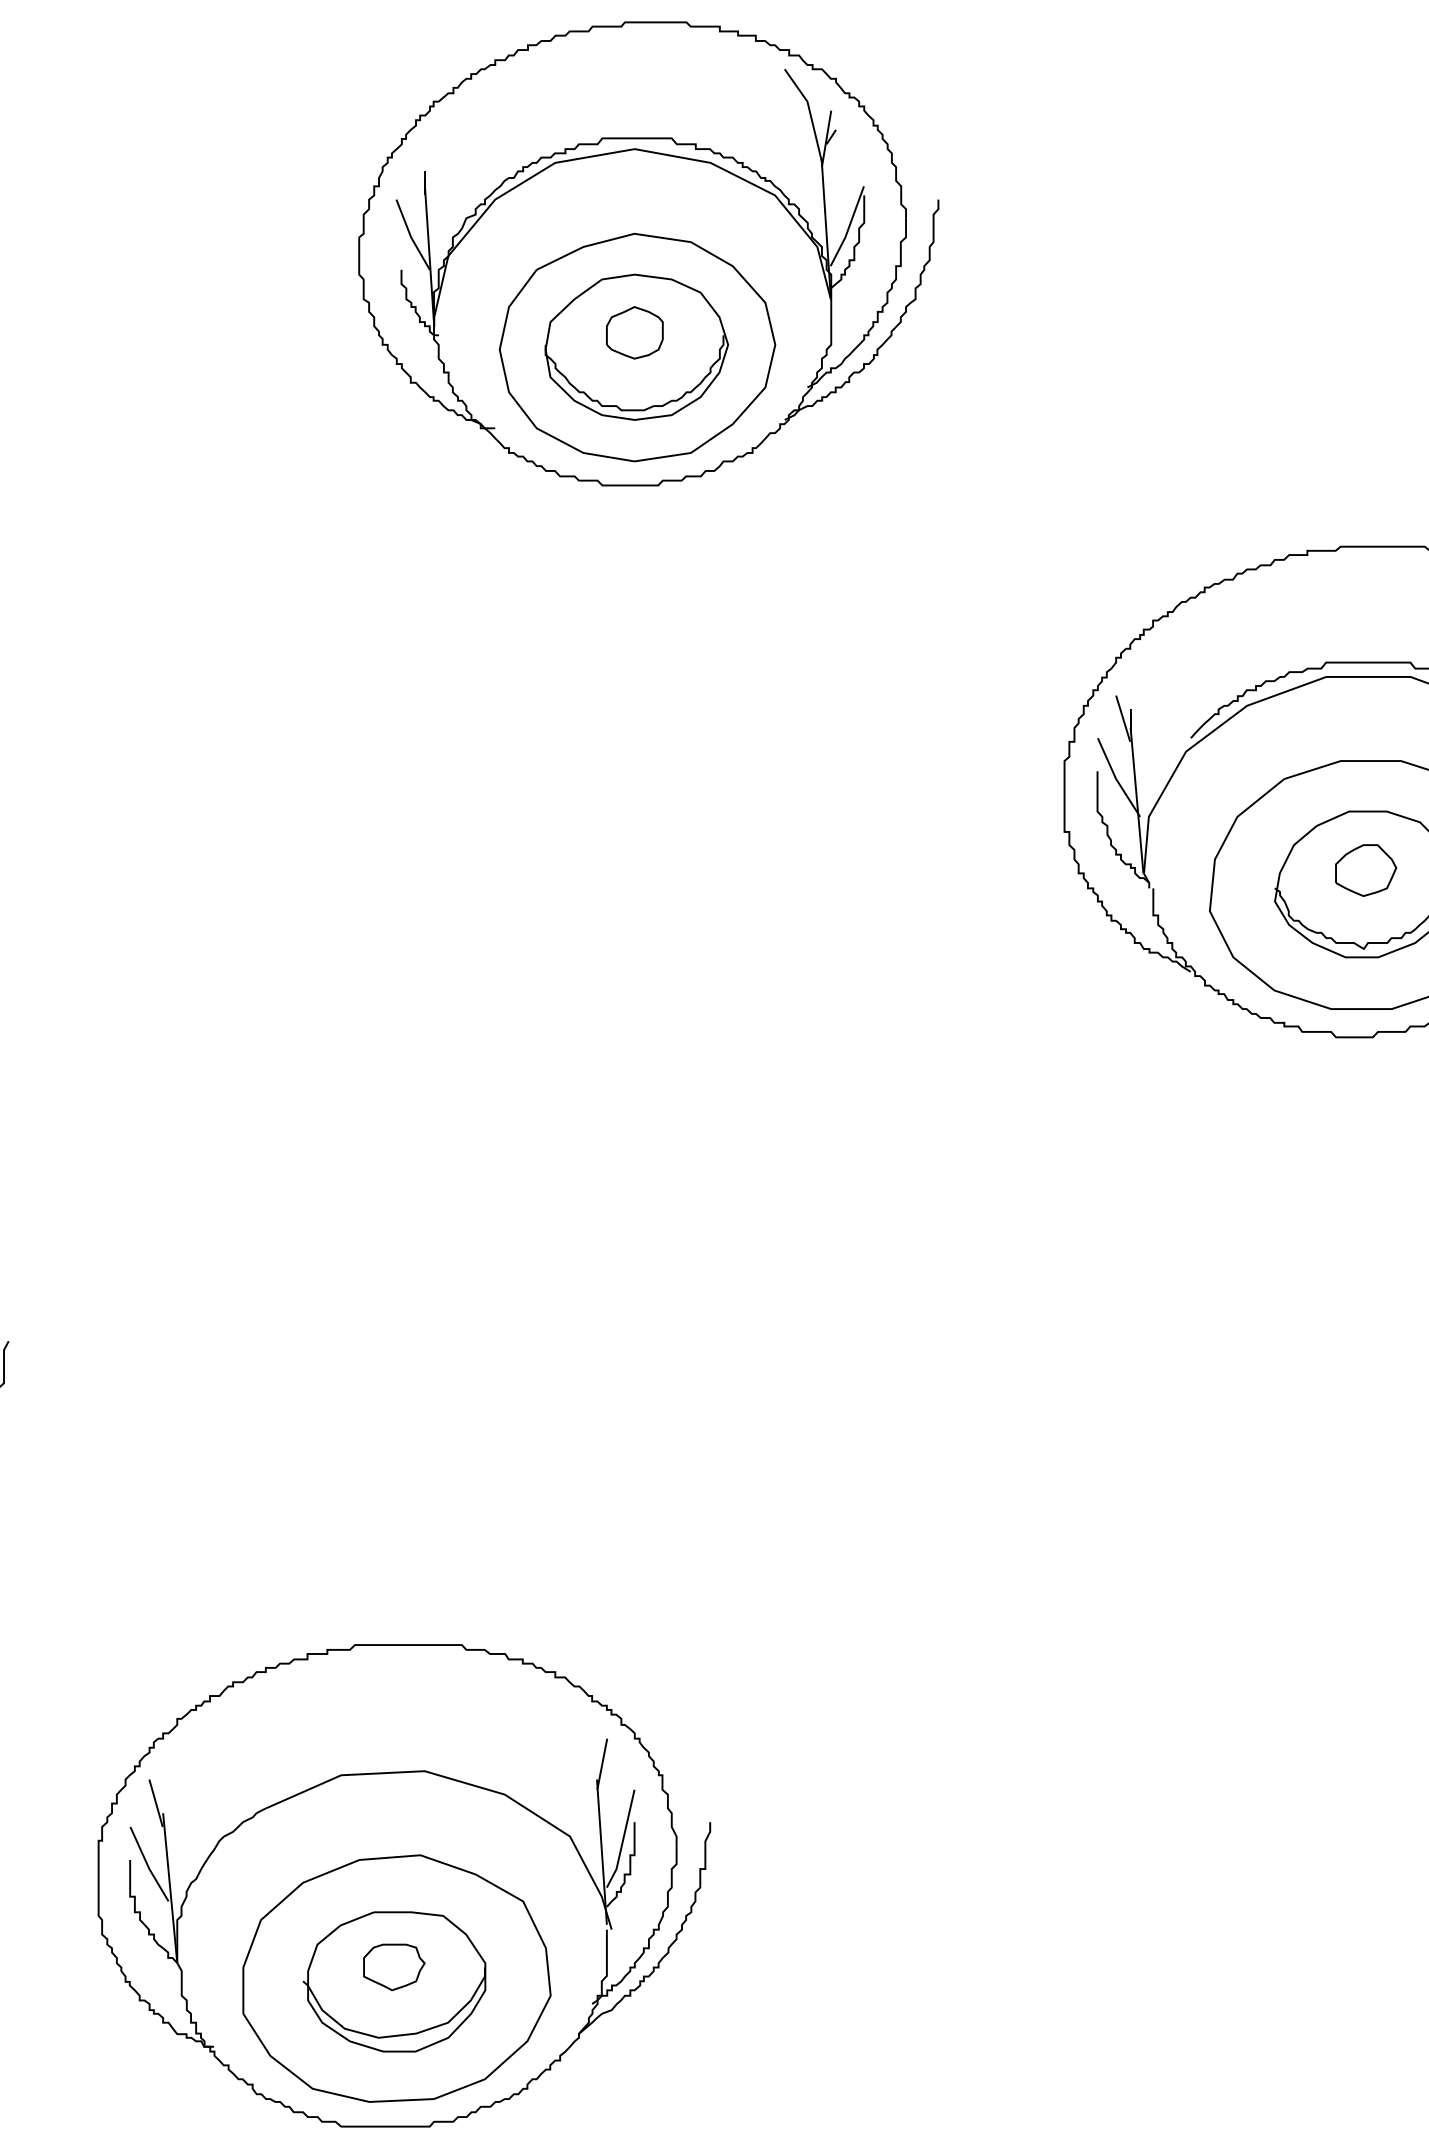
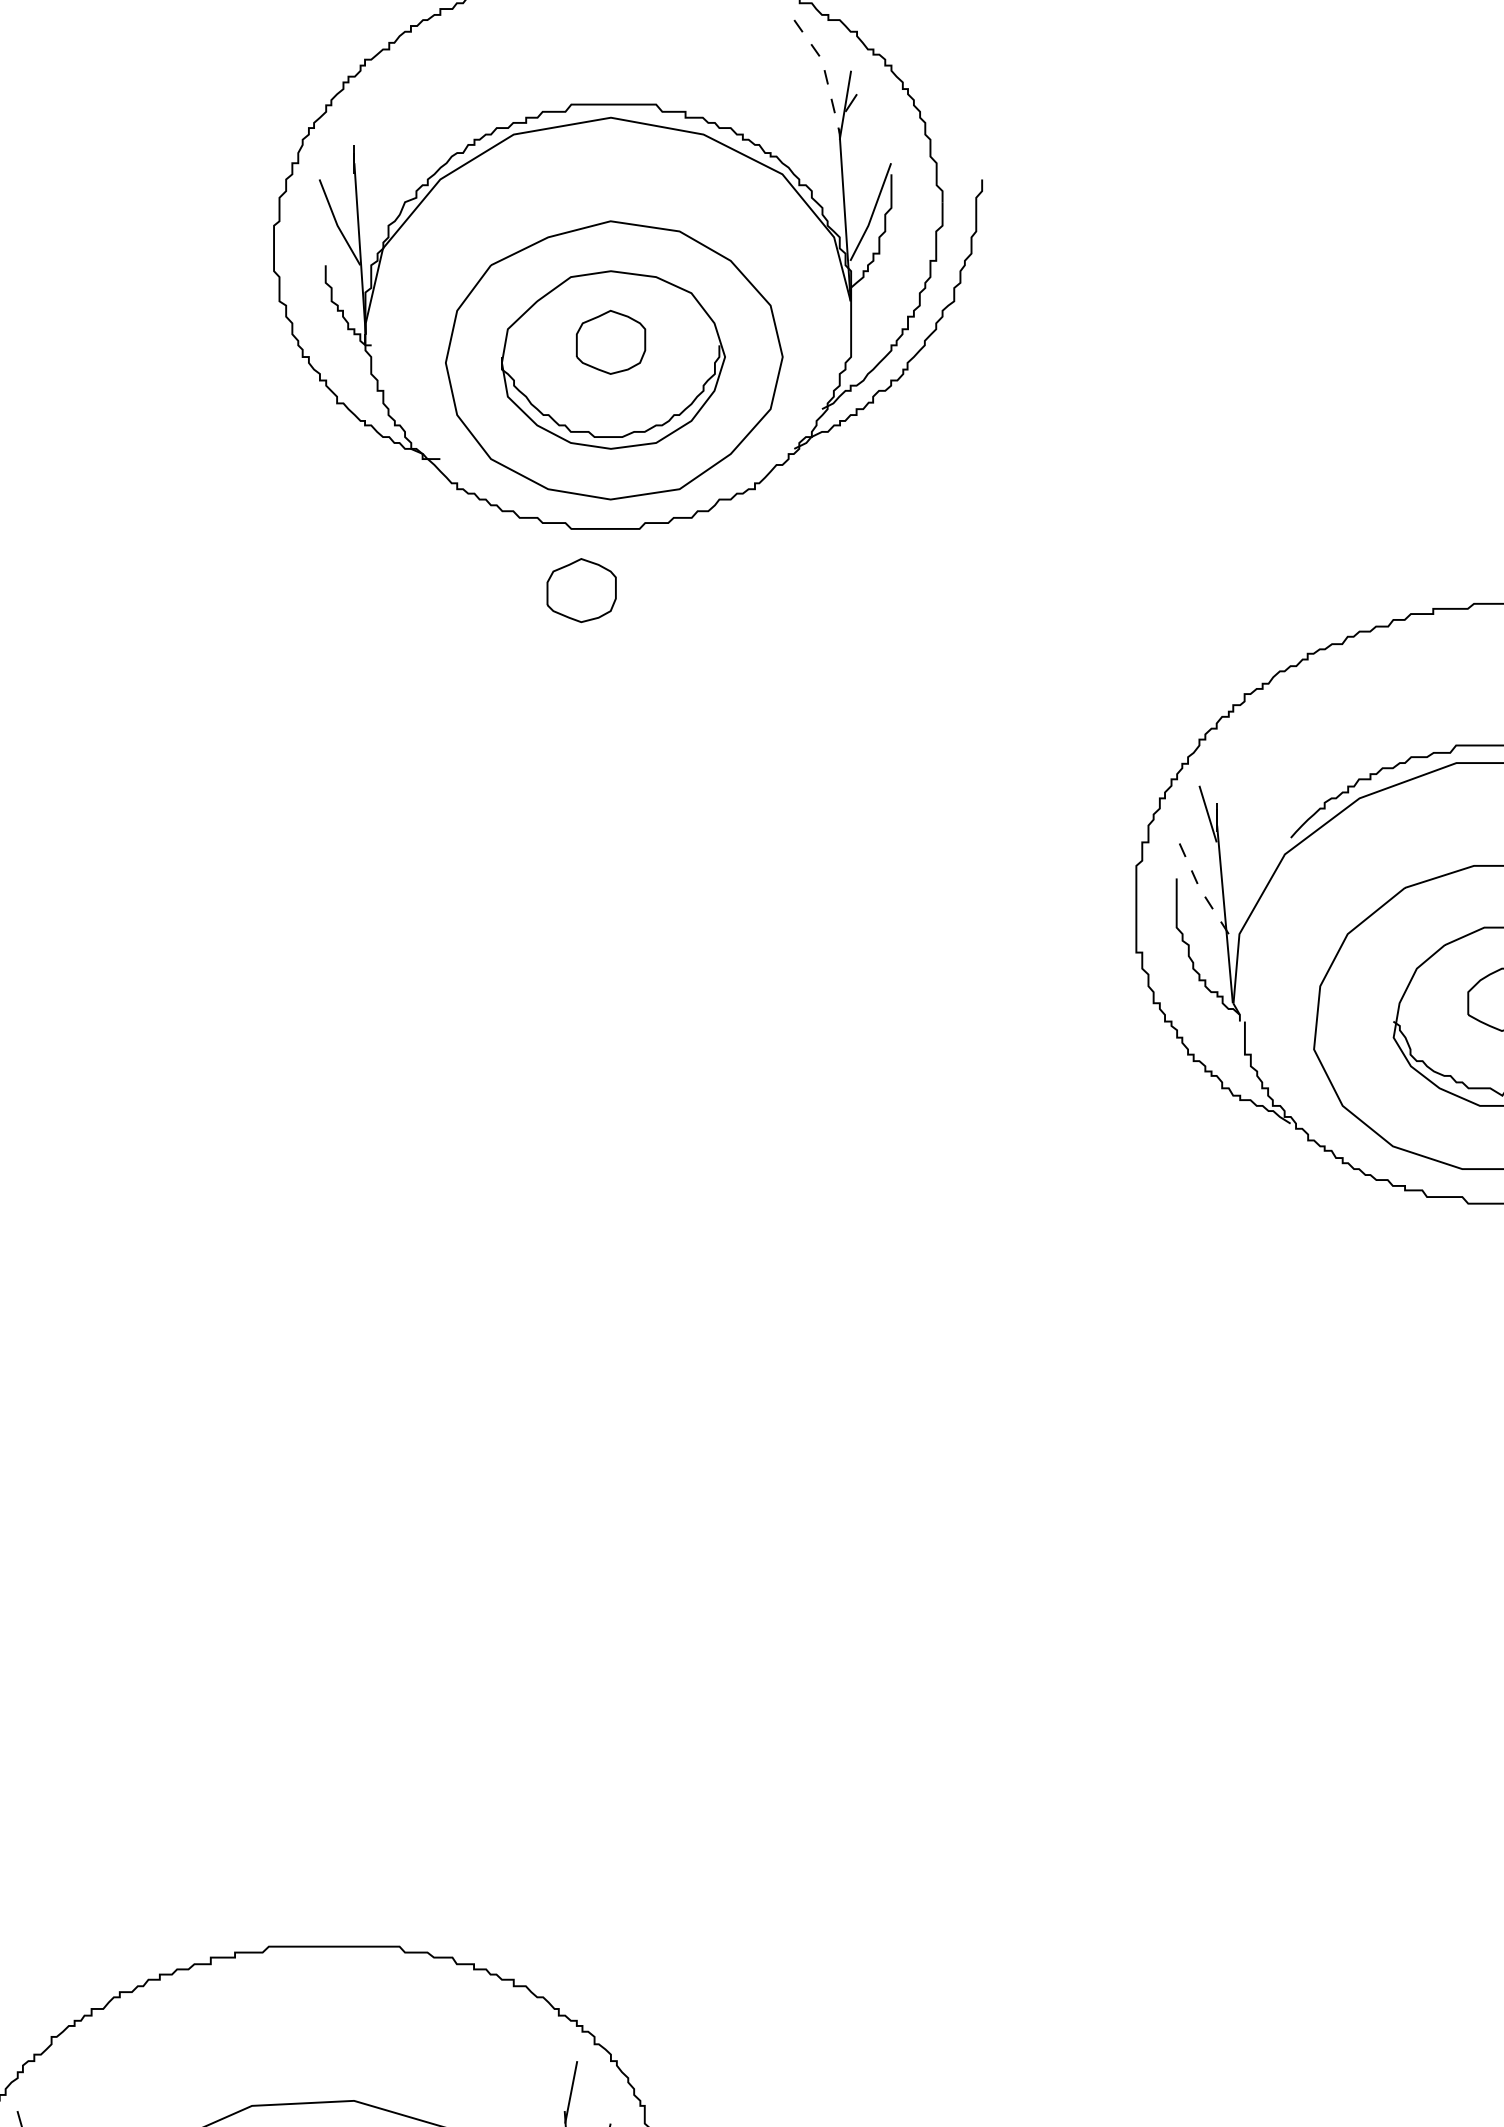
line: (810, 113) -> (825, 74), solid -> dashed
part: (610, 535) -> (581, 590), added
line: (1116, 779) -> (1199, 888), solid -> dashed

